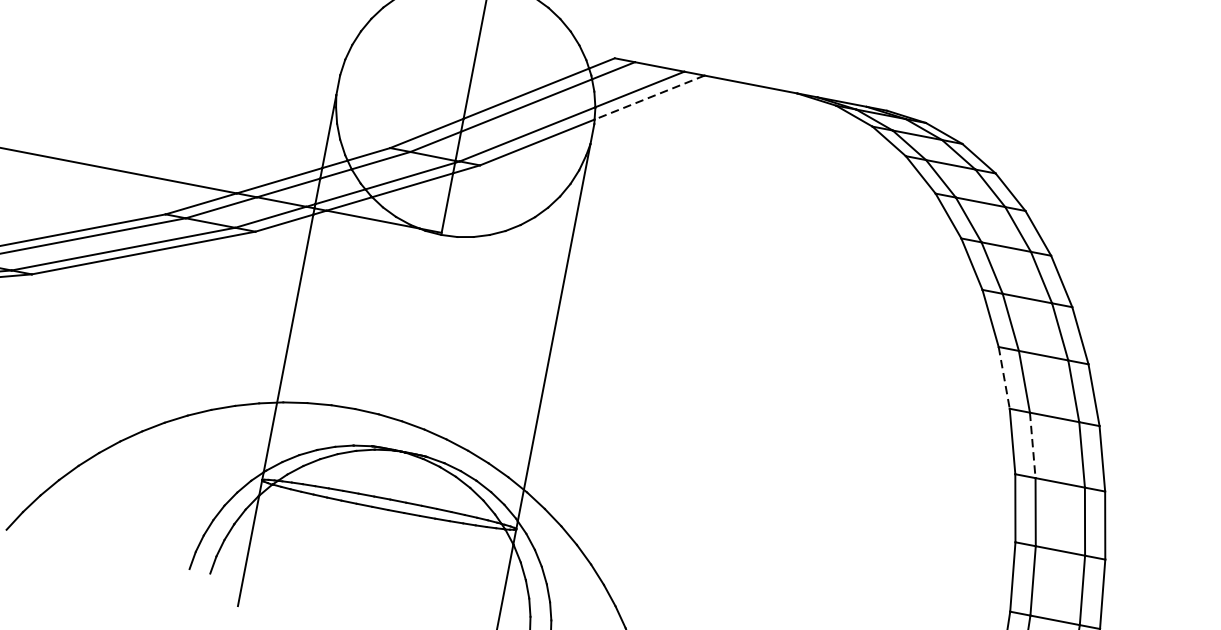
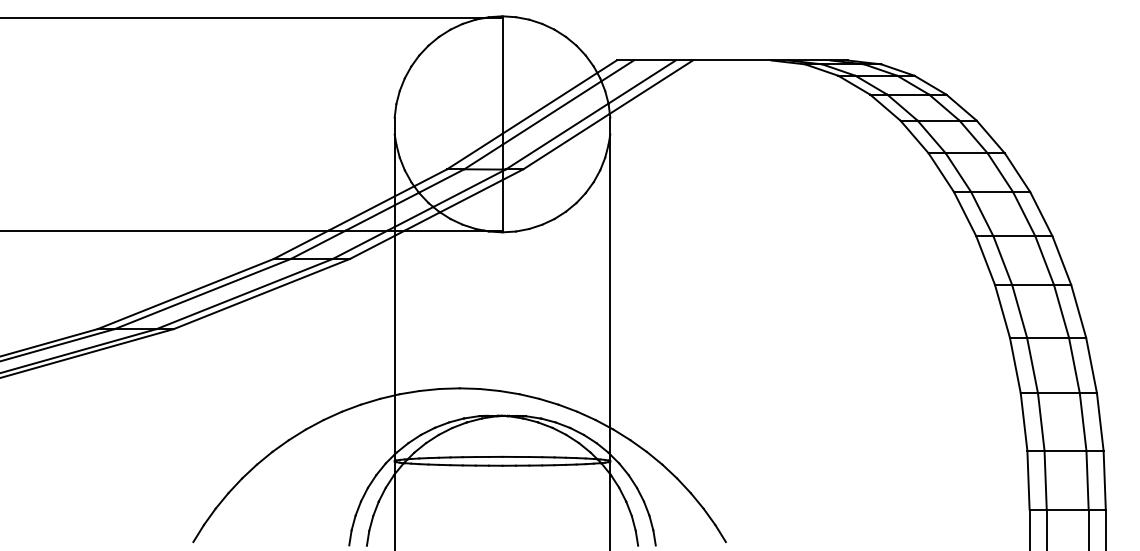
line: (648, 97) -> (650, 87), dashed -> solid
line: (1003, 378) -> (985, 261), dashed -> solid
line: (1032, 445) -> (1019, 311), dashed -> solid

